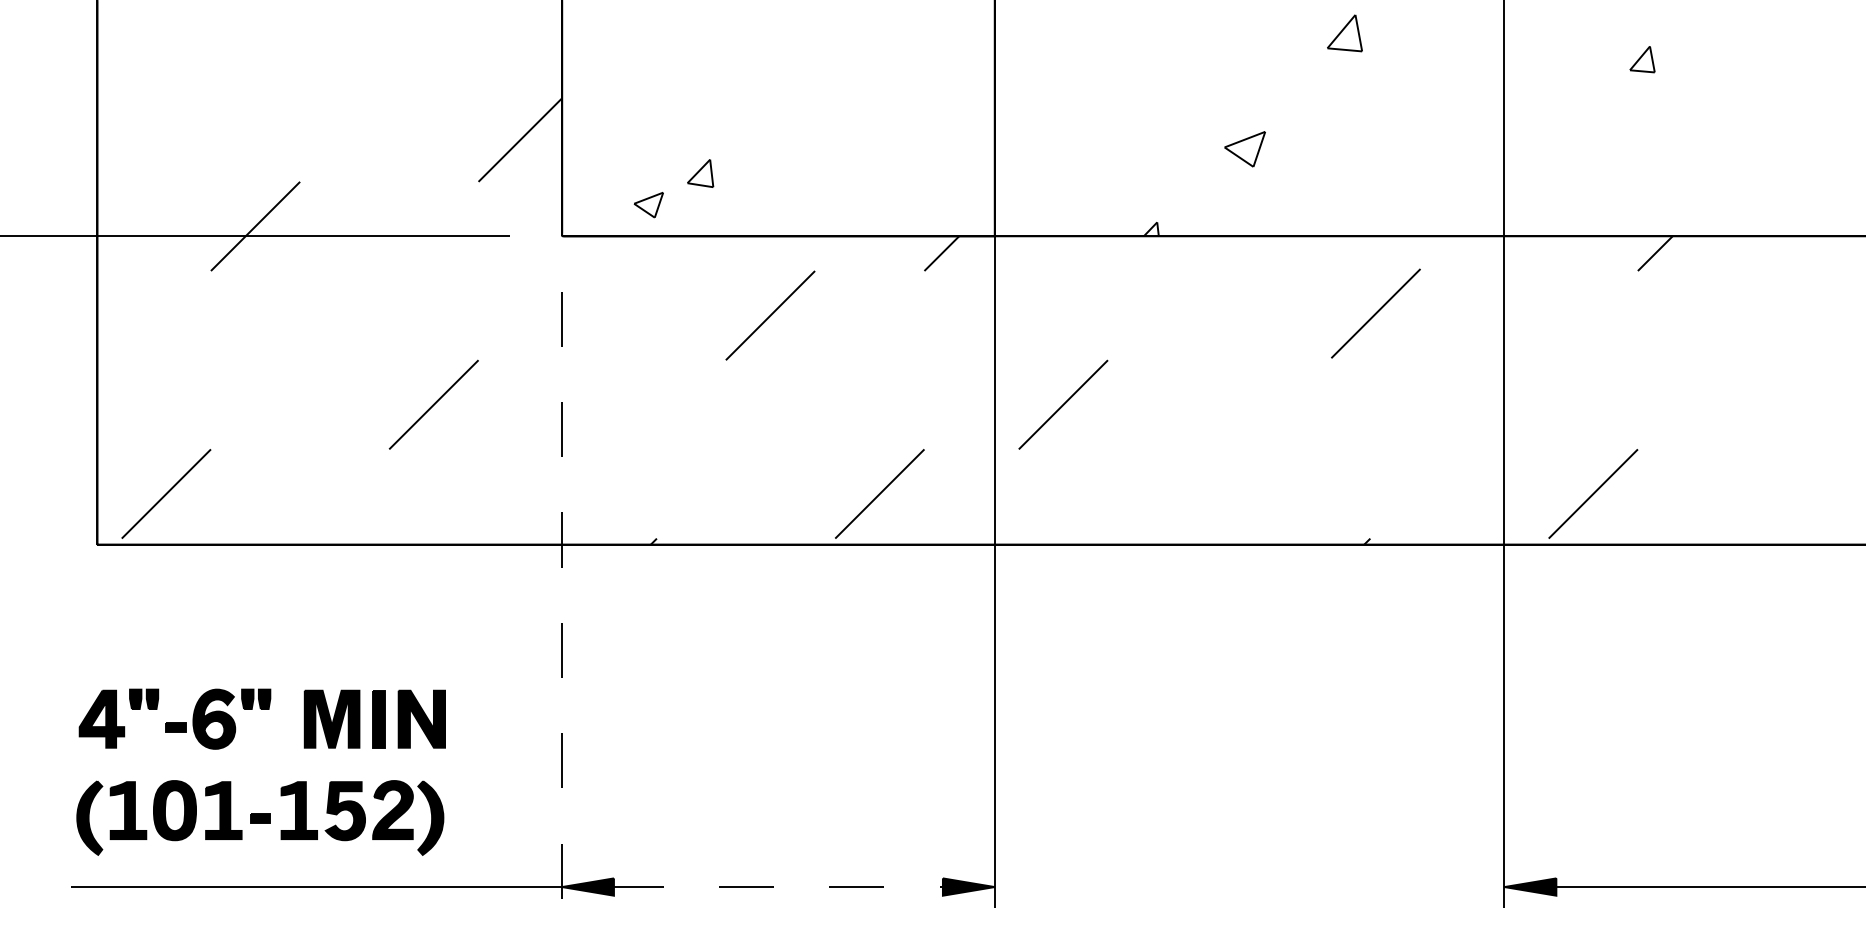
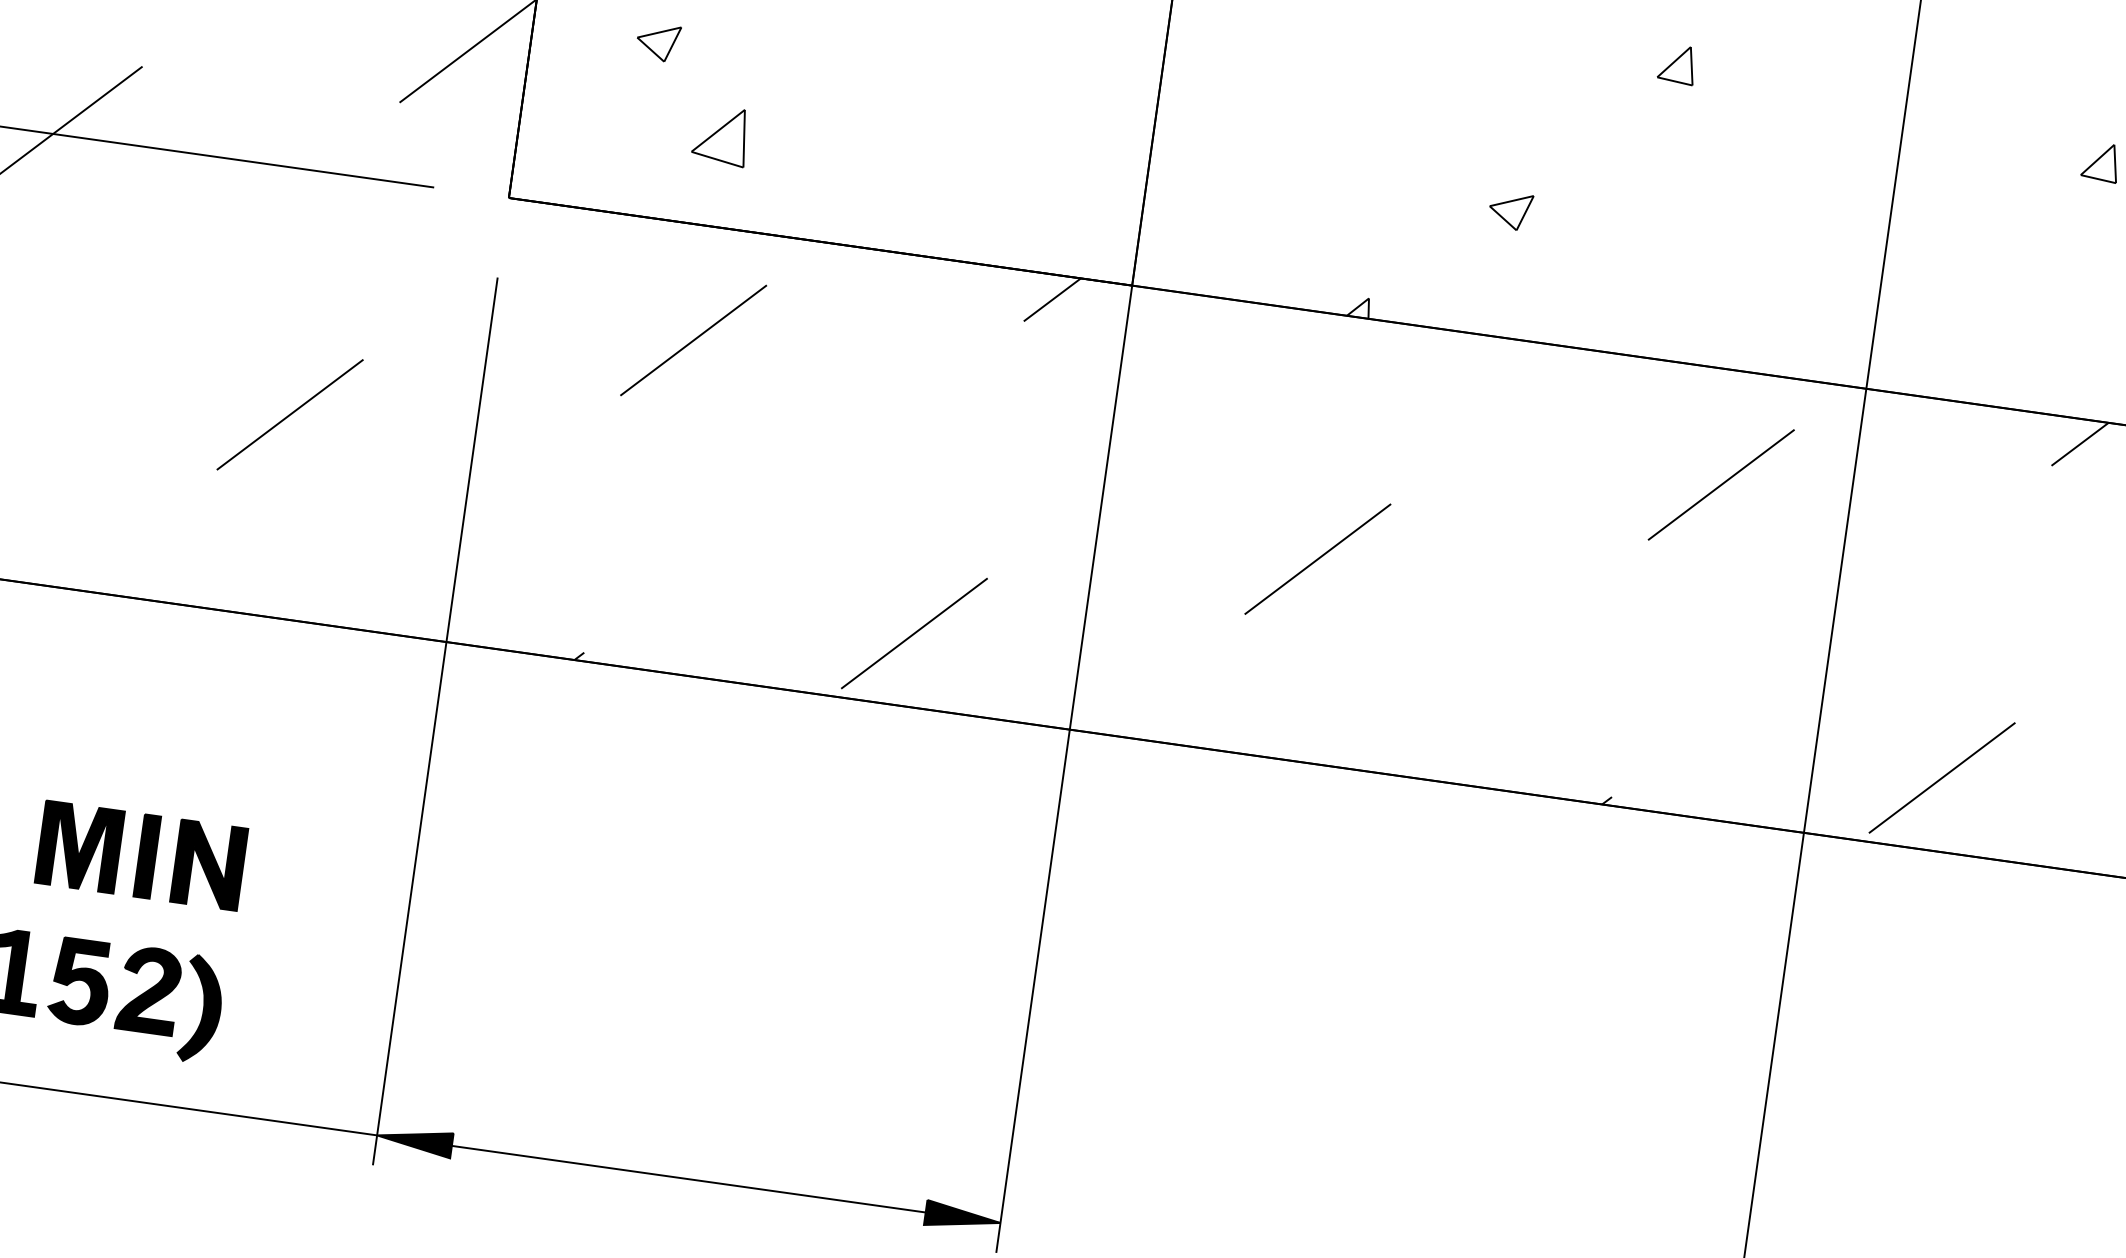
part: (1344, 33) -> (1676, 64), size x0.71
part: (1245, 149) -> (1510, 211), size x0.71
part: (700, 173) -> (720, 135), size x1.43
part: (648, 205) -> (657, 42), moved
line: (1375, 313) -> (1720, 484), moved
line: (770, 315) -> (693, 340), moved
line: (1063, 404) -> (1318, 558), moved
line: (562, 600) -> (435, 722), dashed -> solid
line: (803, 887) -> (724, 1184), dashed -> solid

